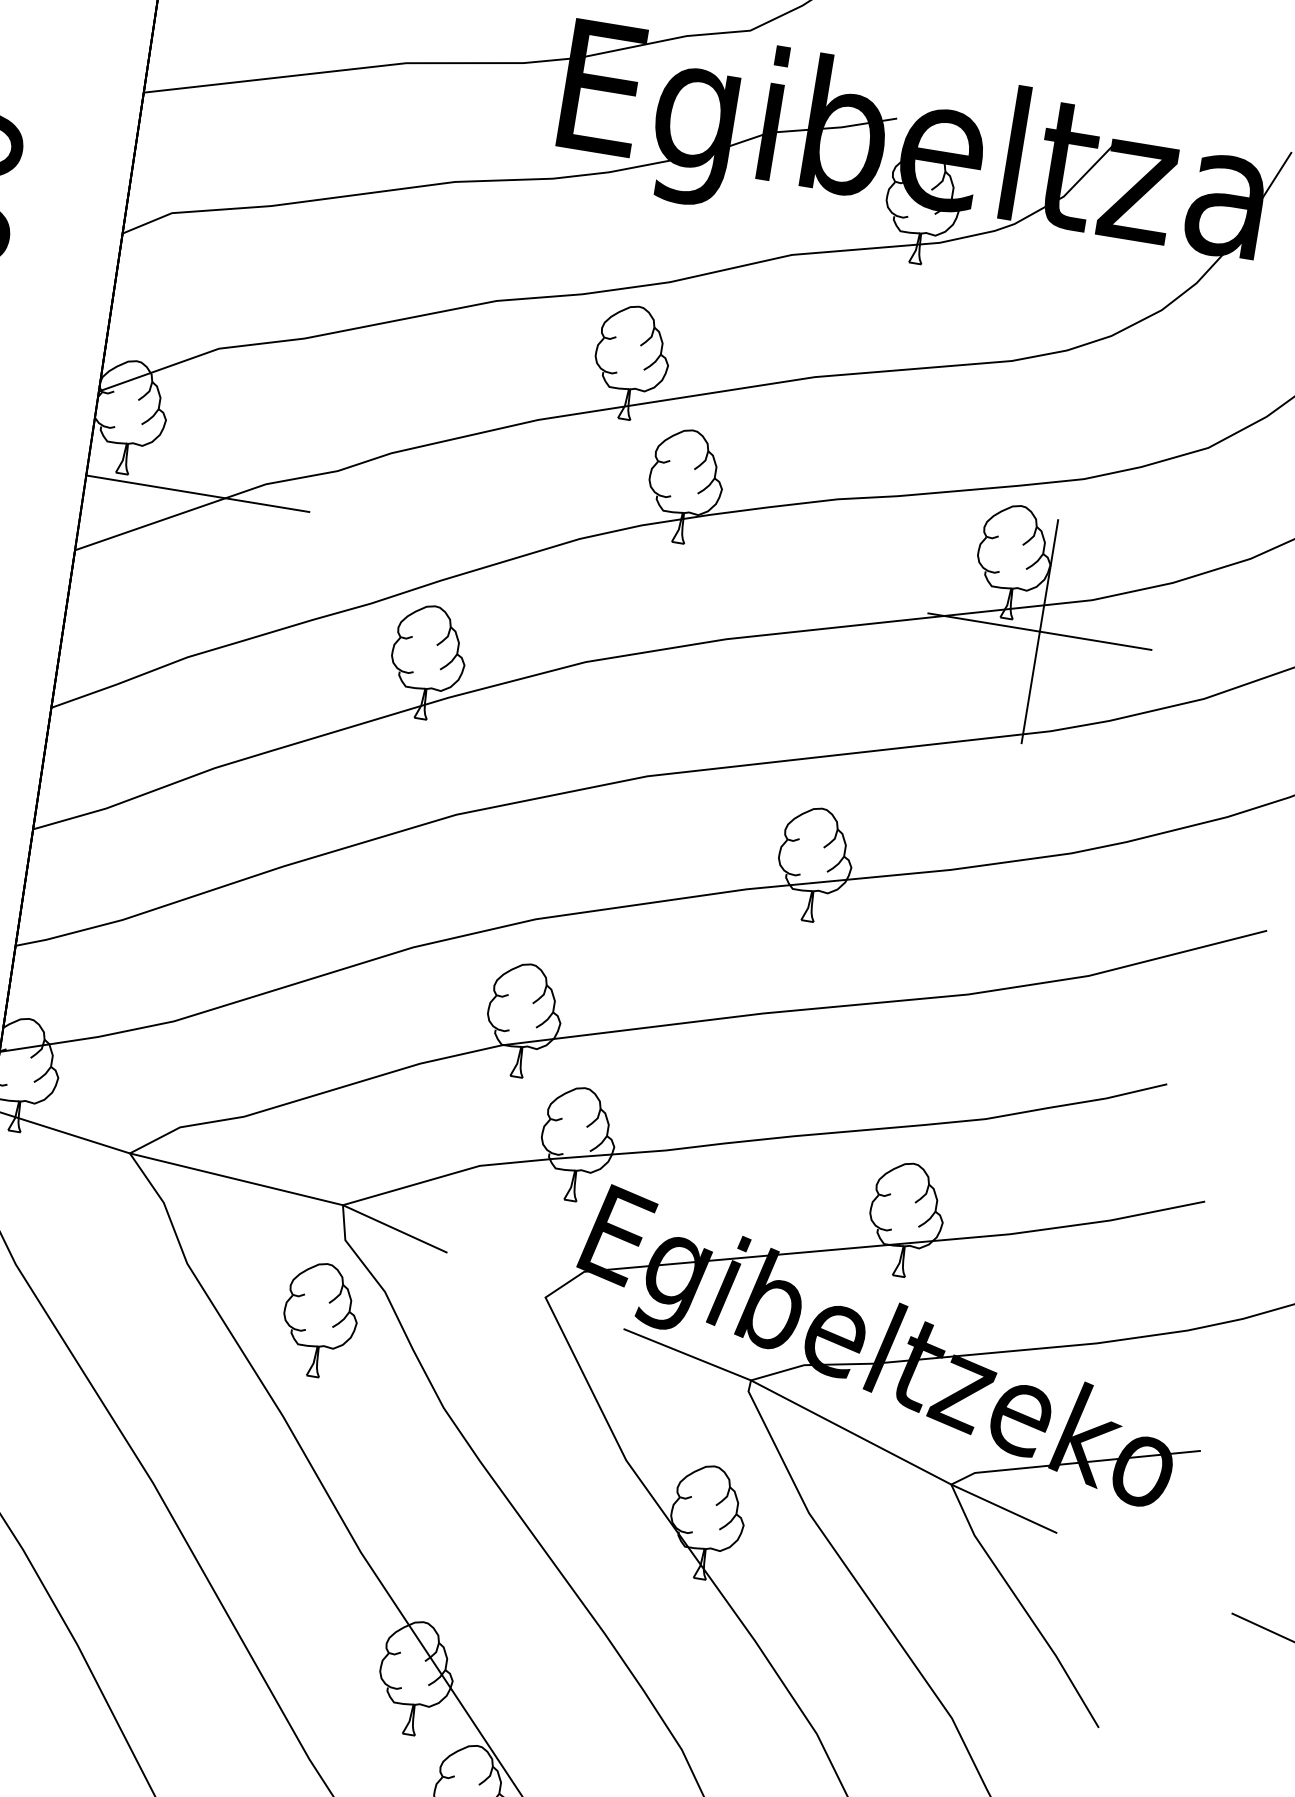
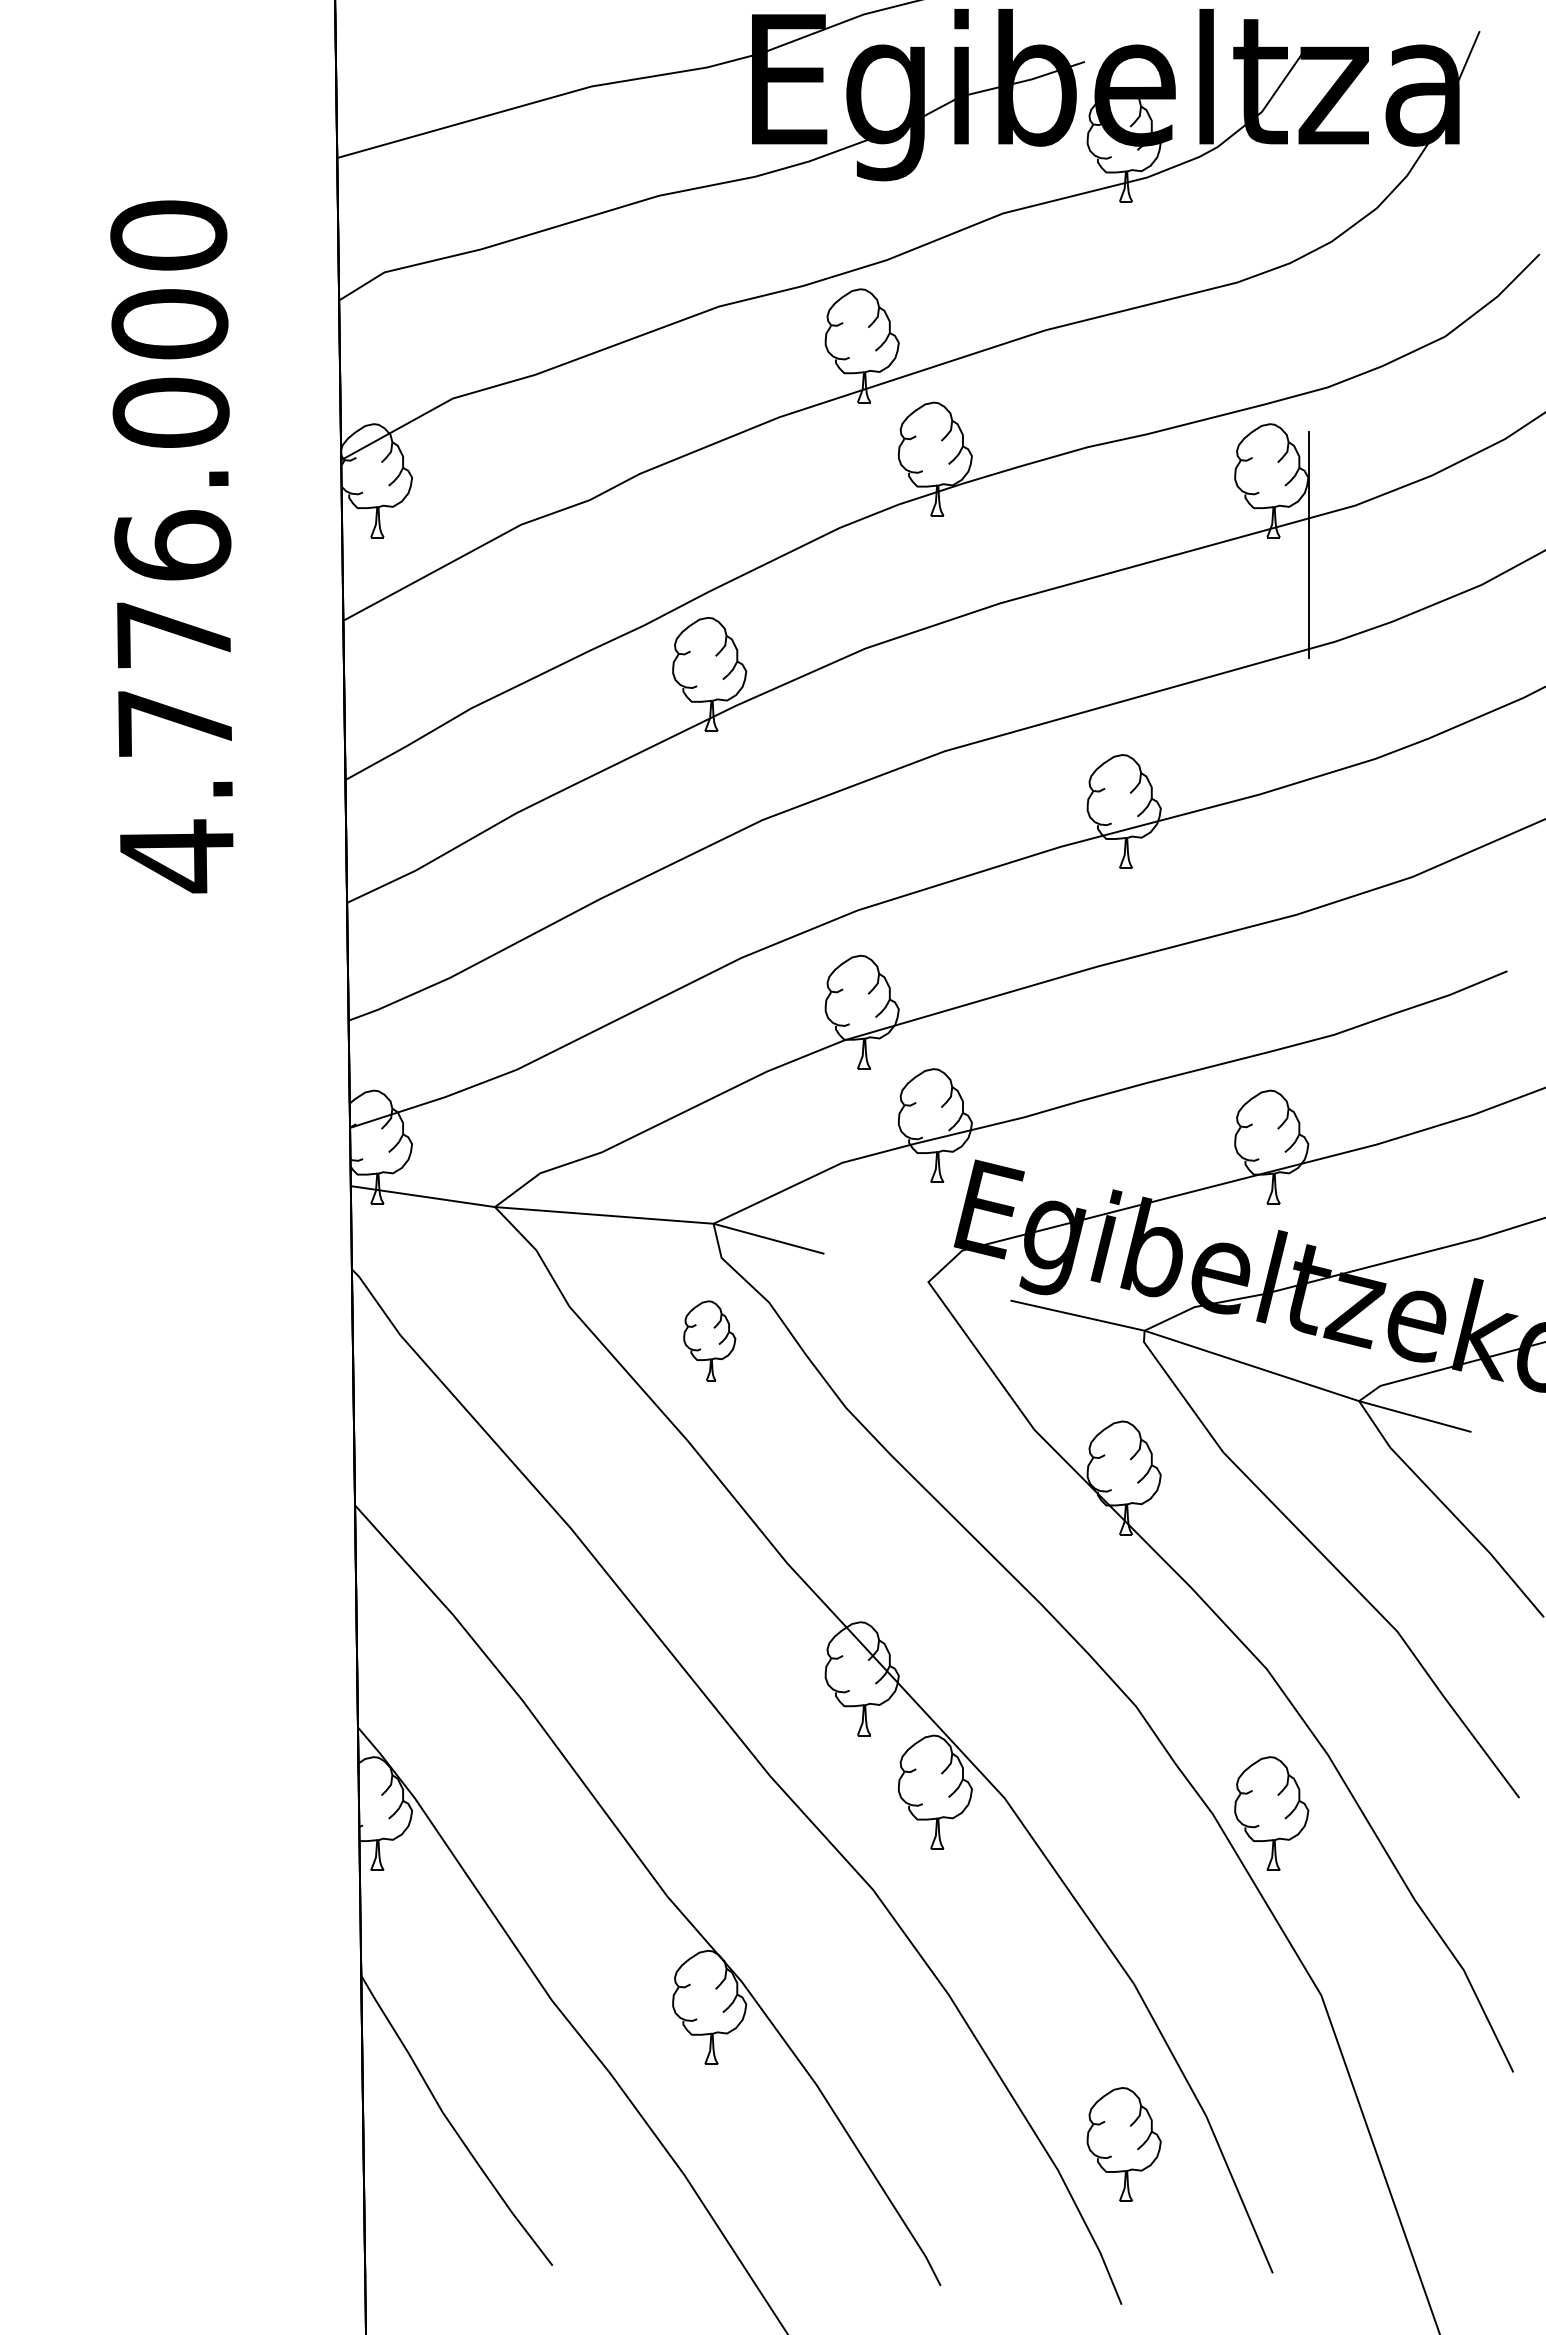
line: (197, 494) -> (455, 545), removed
line: (1039, 632) -> (1308, 545), removed
part: (320, 1319) -> (709, 1340), size x0.7

